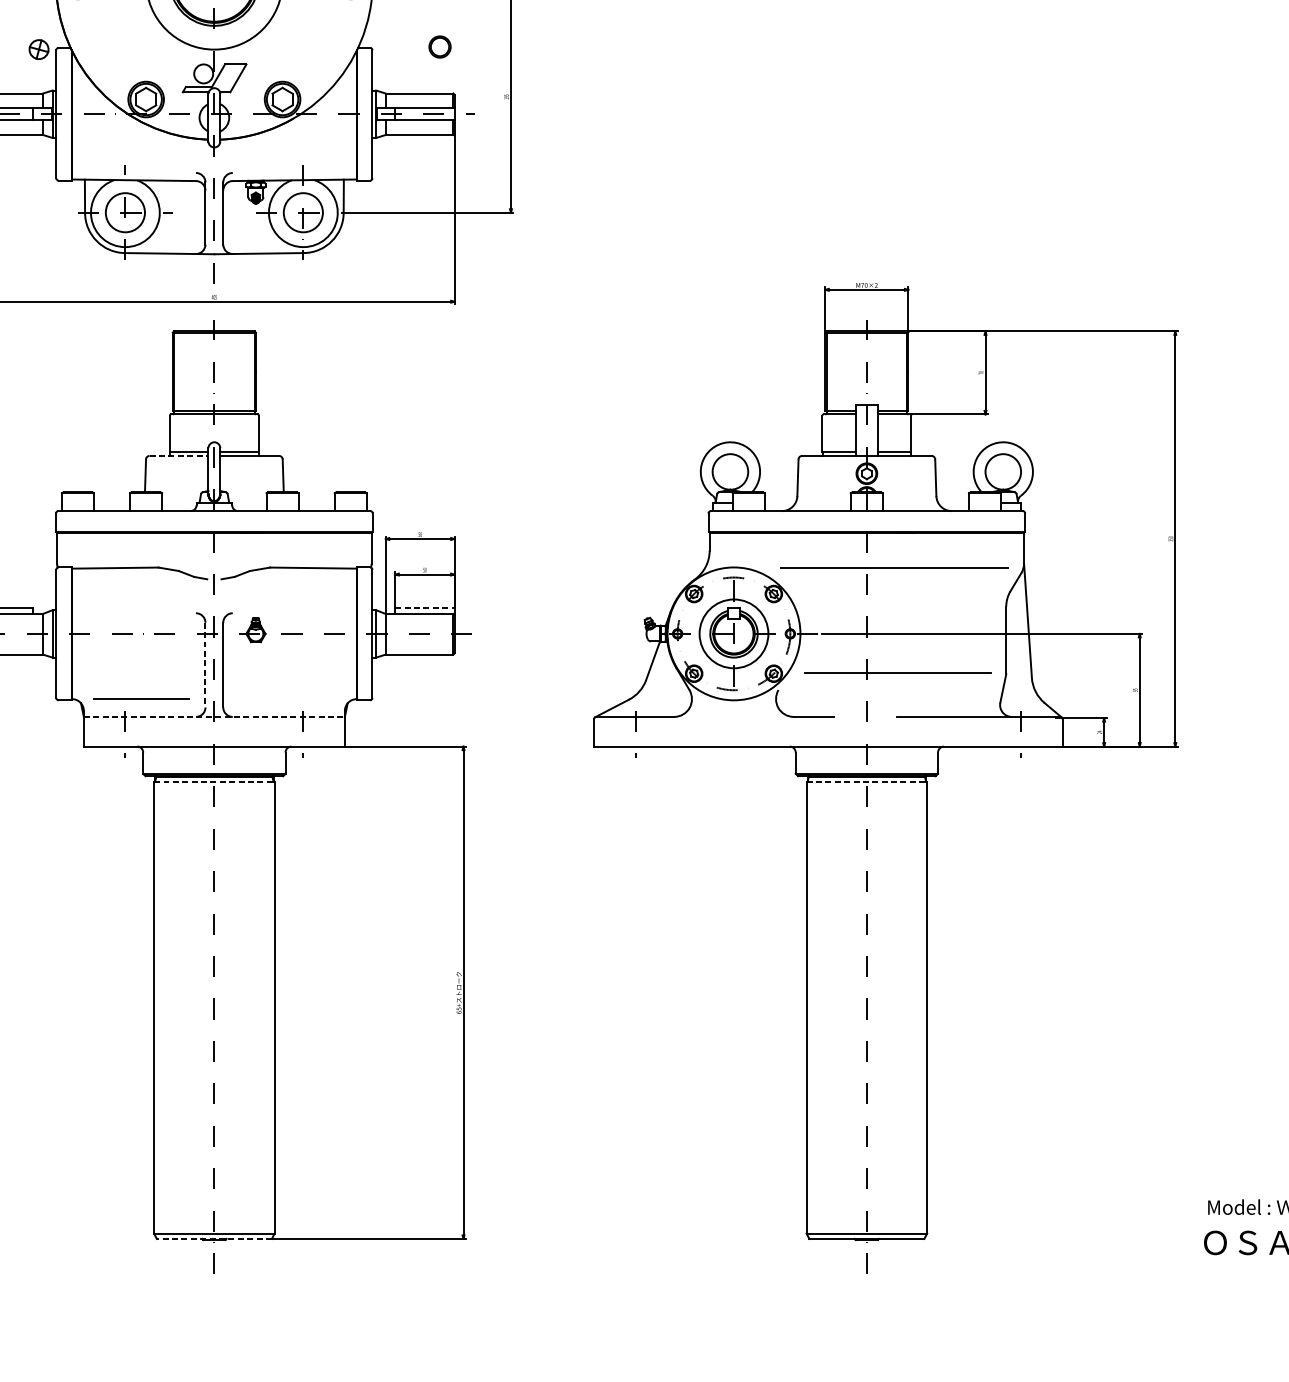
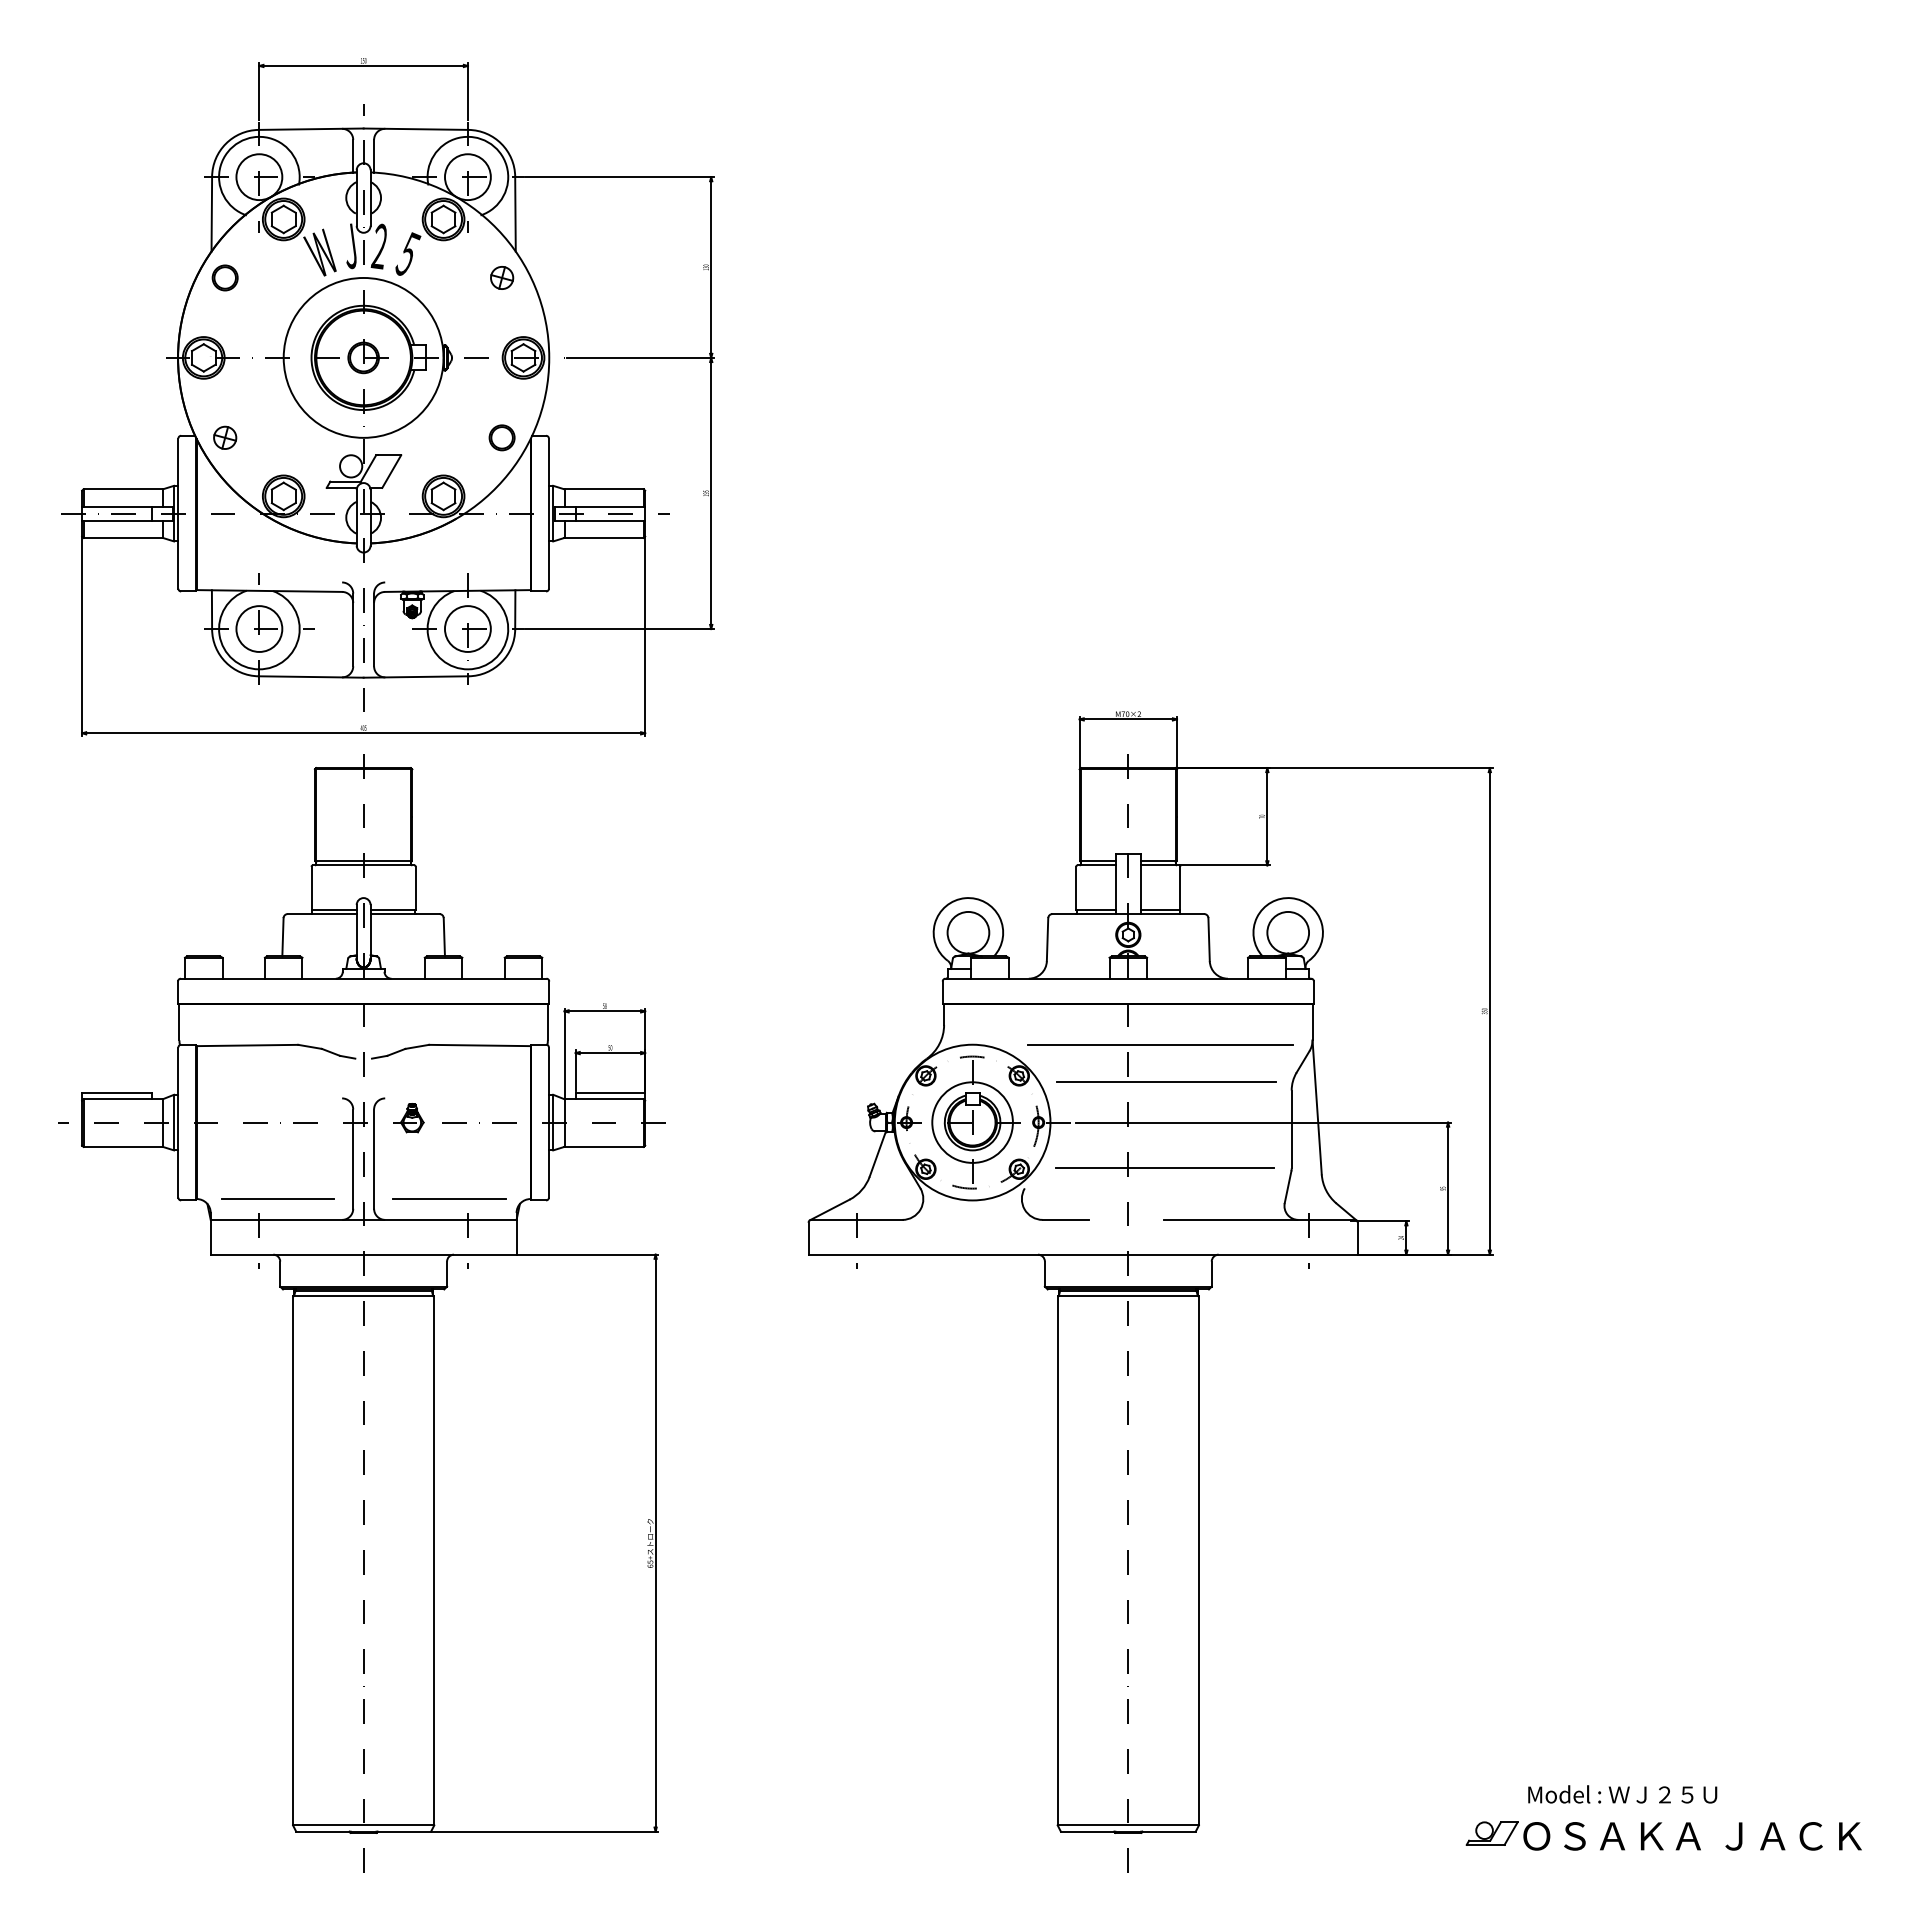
part: (439, 46) -> (501, 437), moved
part: (39, 49) -> (225, 437), moved
line: (179, 456) -> (322, 914), dashed -> solid
line: (898, 599) -> (1165, 1082), added
line: (425, 608) -> (610, 1092), dashed -> solid
line: (205, 665) -> (353, 1159), dashed -> solid
line: (287, 698) -> (449, 1198), added
line: (214, 716) -> (363, 1219), dashed -> solid
line: (214, 782) -> (363, 1296), dashed -> solid
line: (867, 782) -> (1128, 1296), dashed -> solid
line: (214, 1238) -> (363, 1831), dashed -> solid
part: (1176, 1240) -> (1491, 1833), added

